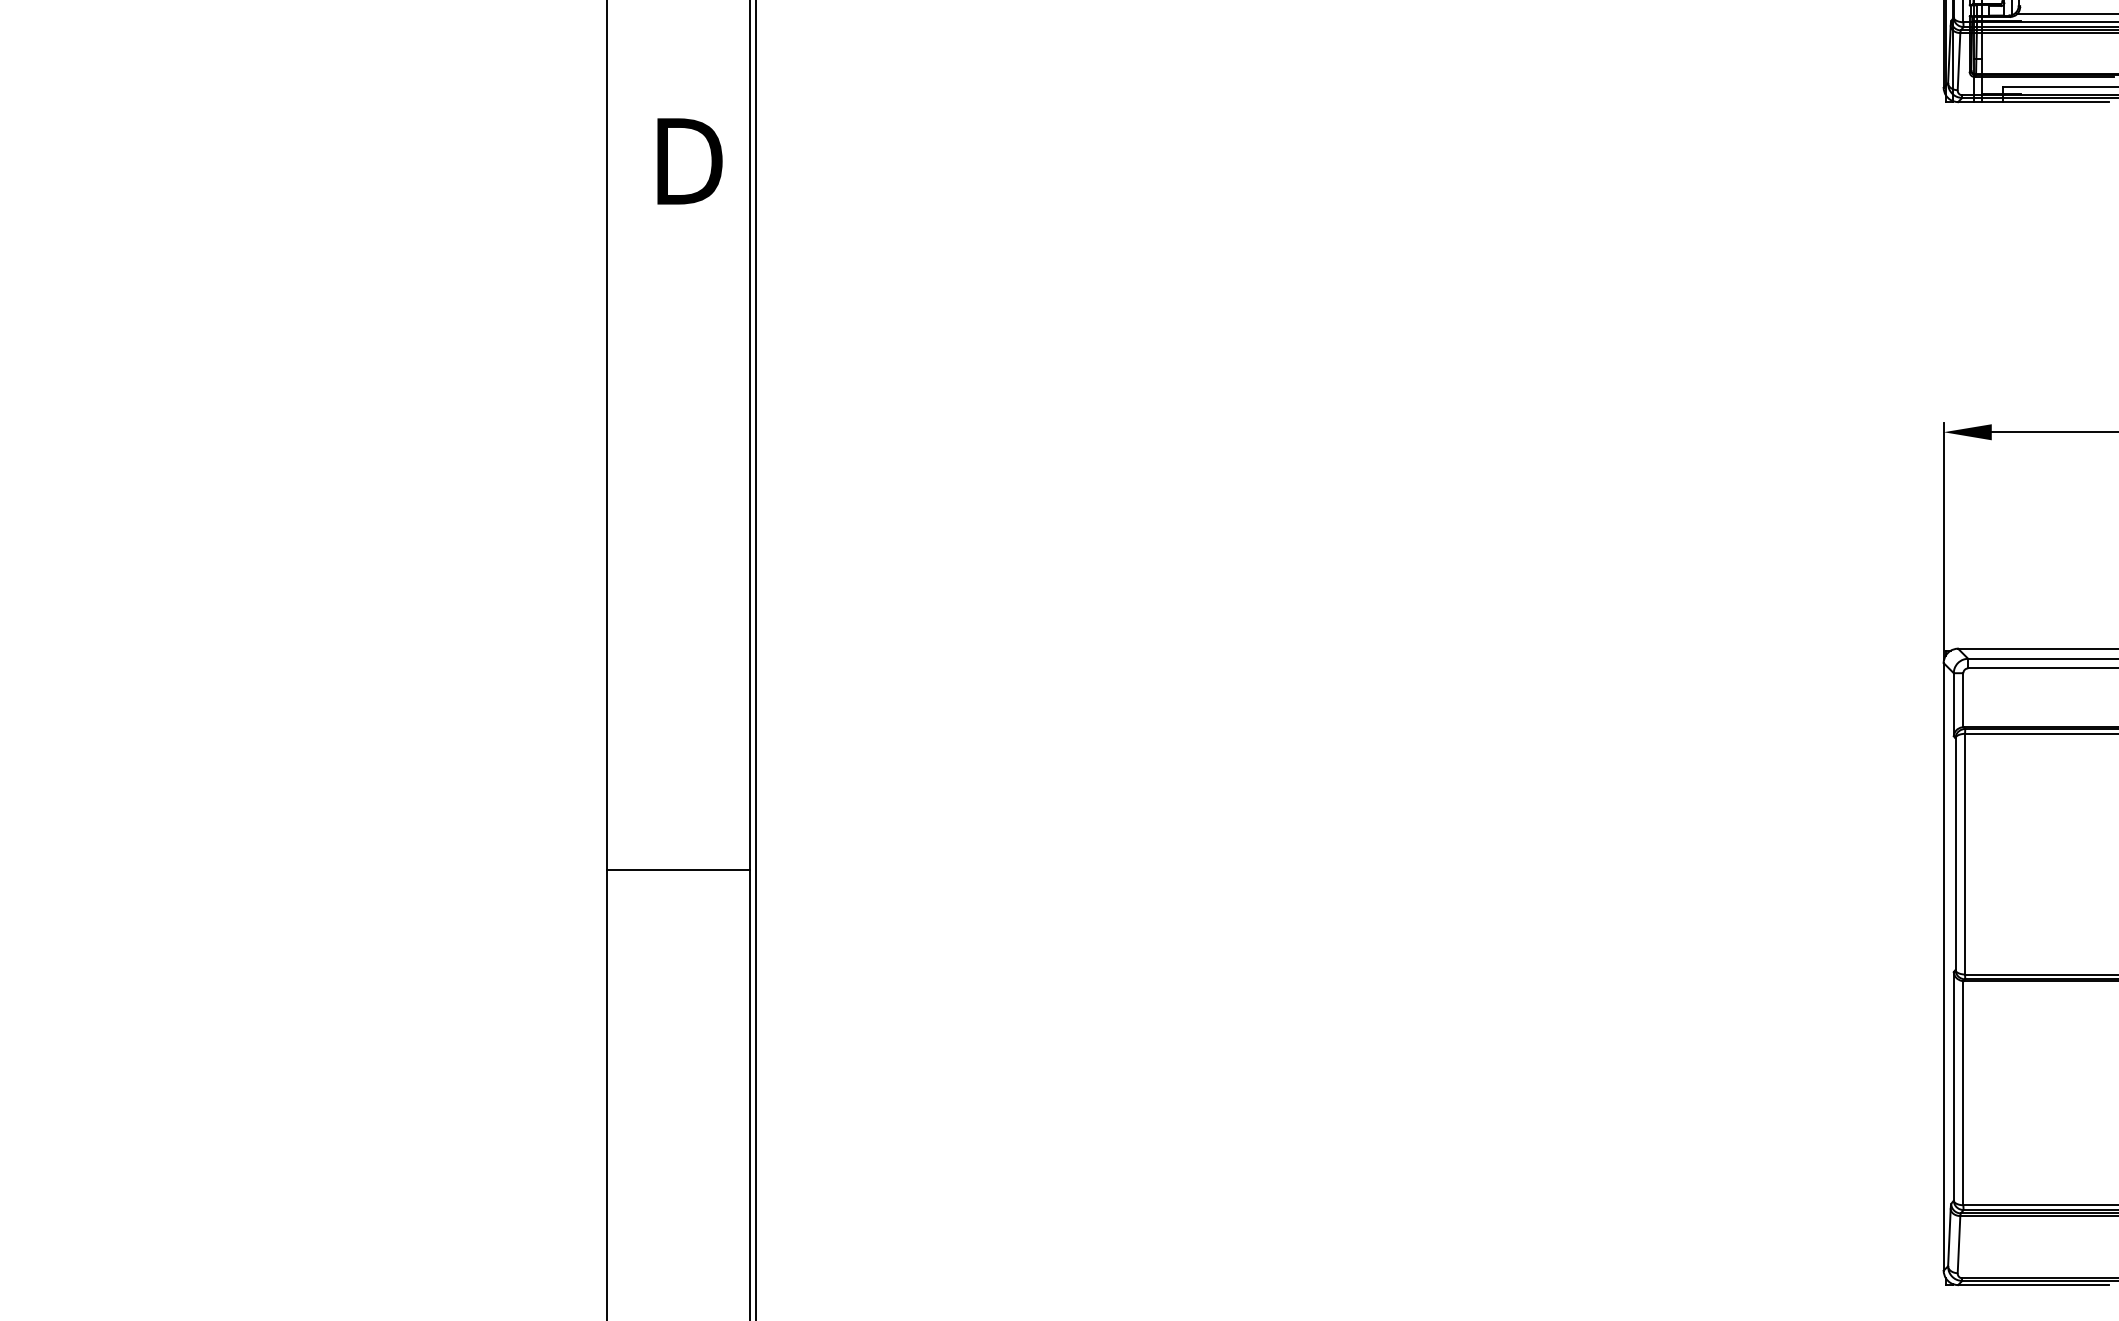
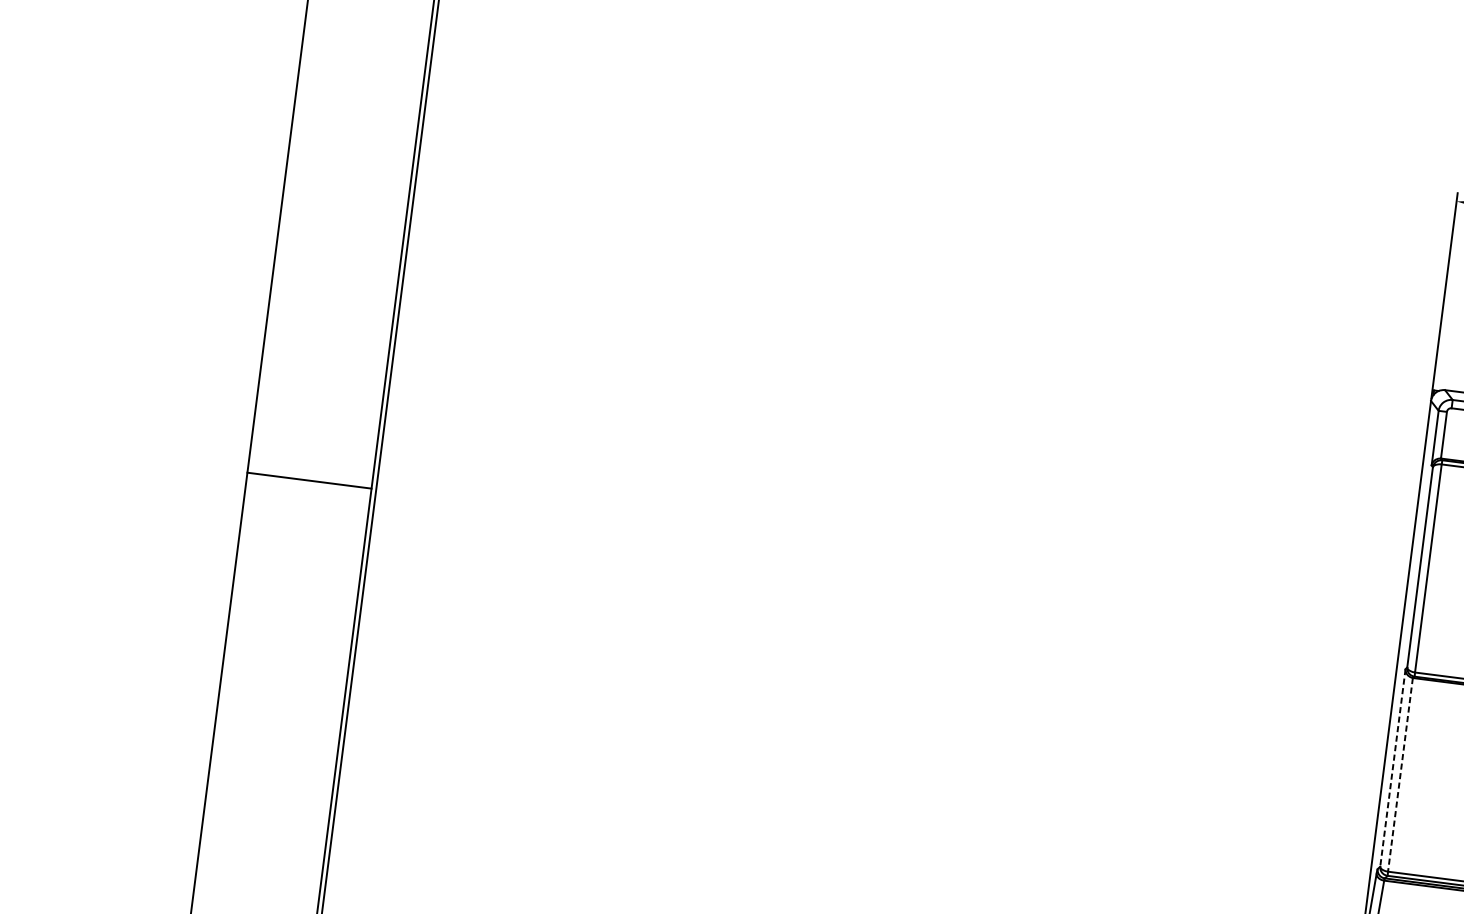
line: (678, 870) -> (309, 480), moved
line: (1953, 1086) -> (1392, 767), solid -> dashed
line: (1963, 1093) -> (1400, 775), solid -> dashed

